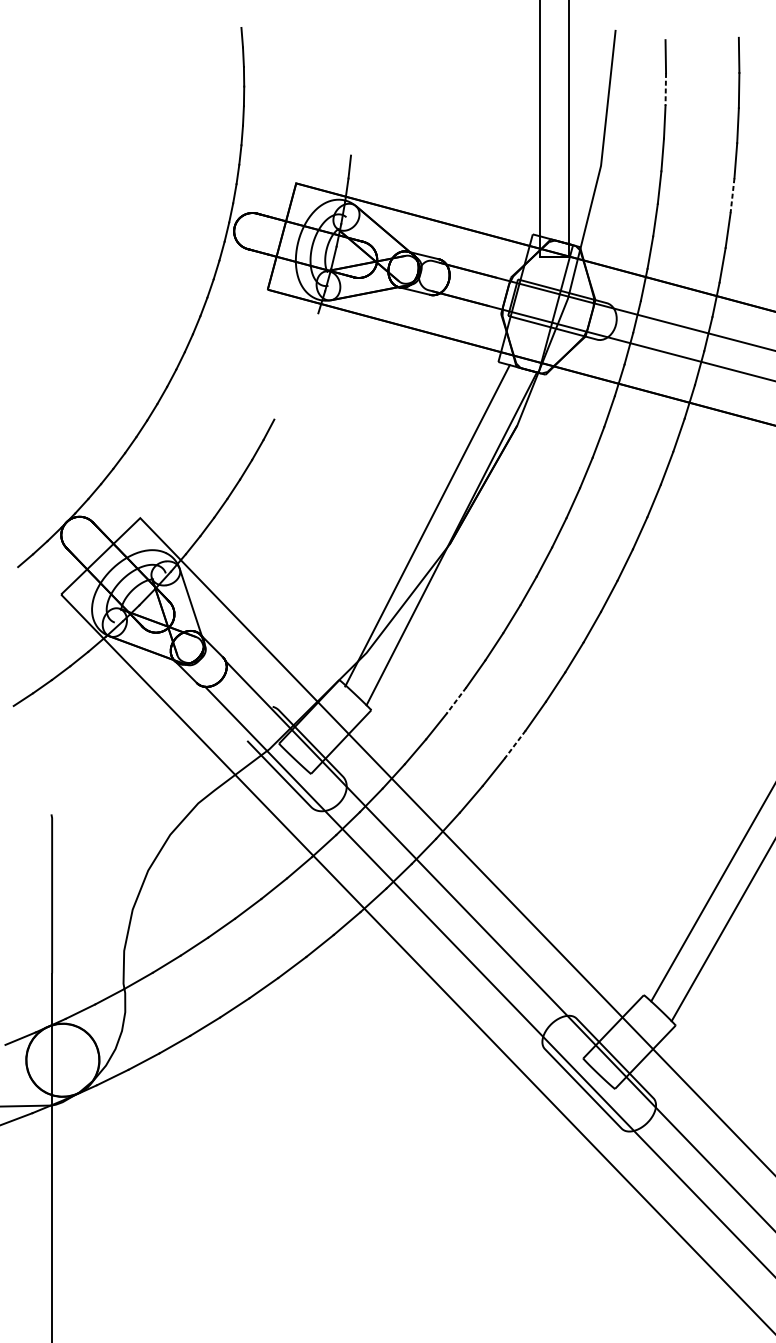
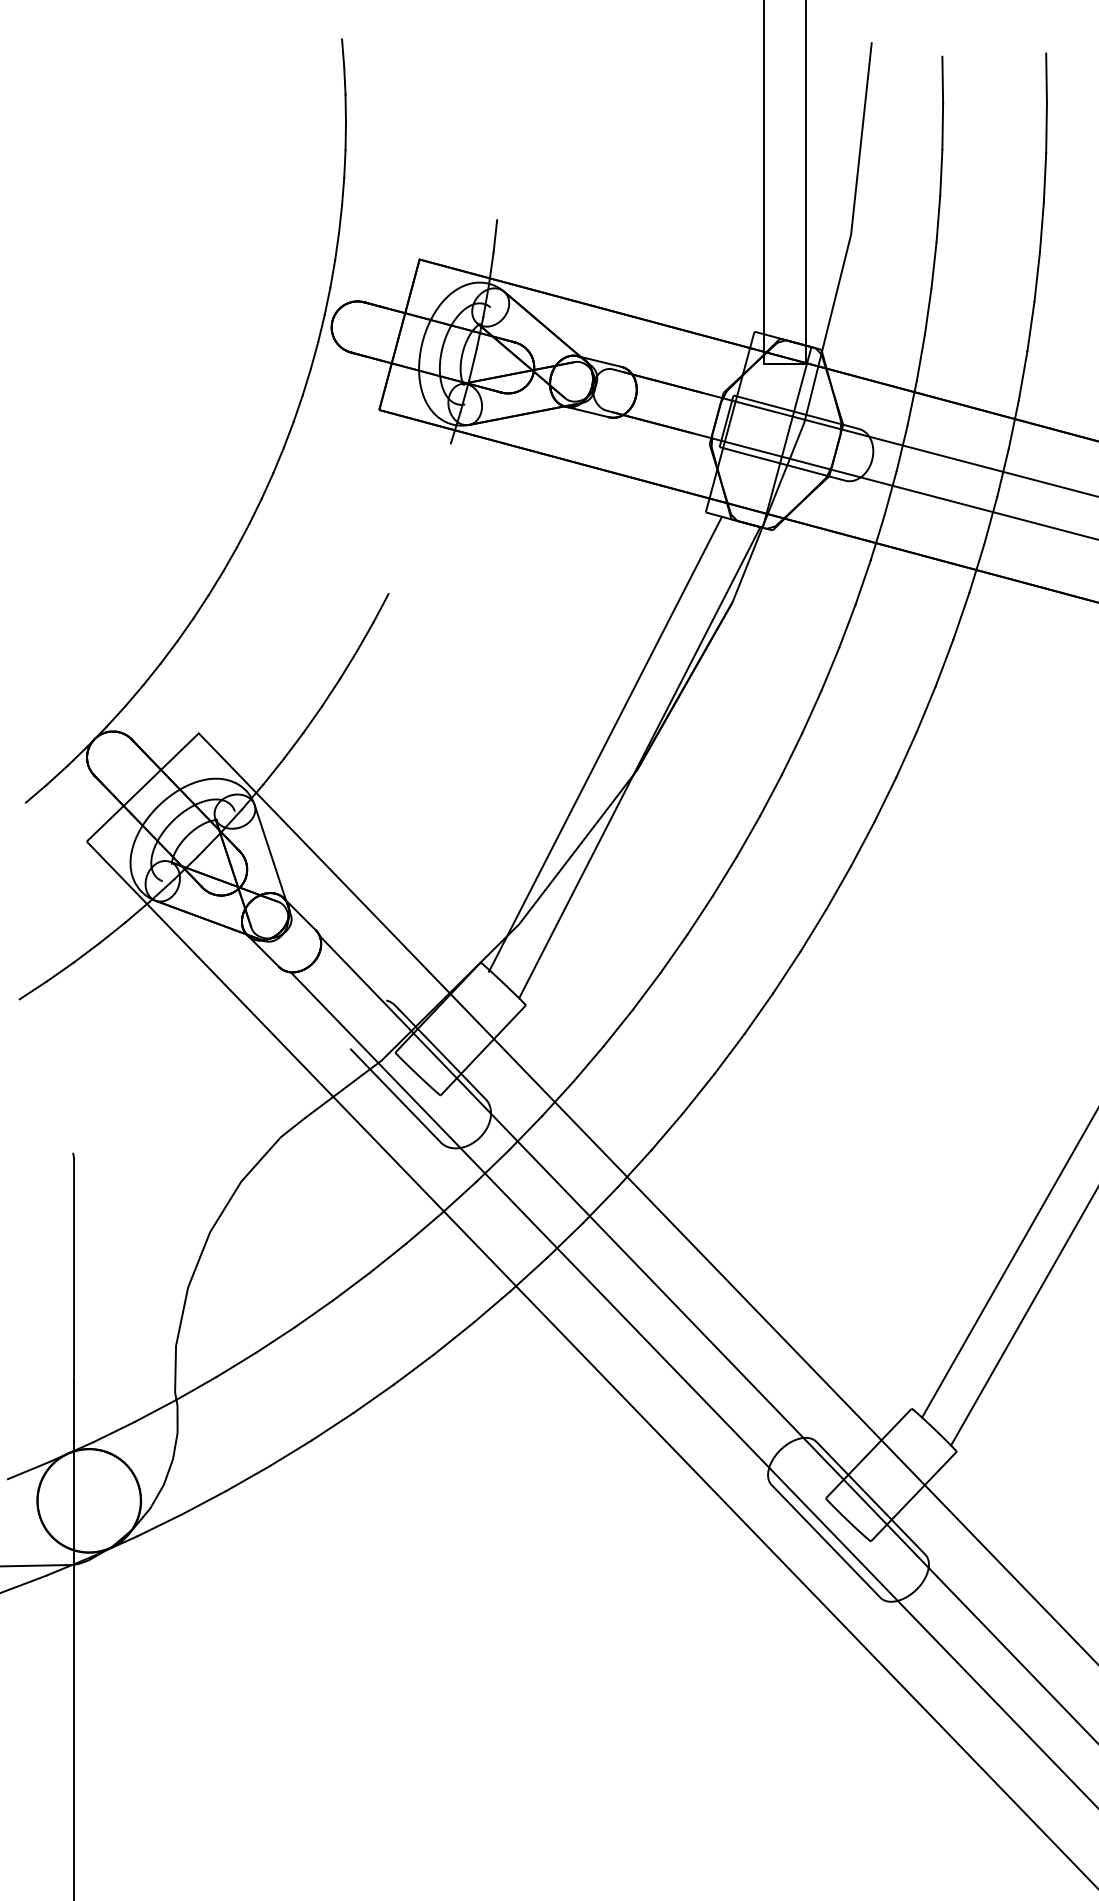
line: (665, 89) -> (942, 126), dashed -> solid
line: (732, 195) -> (1037, 276), dashed -> solid
line: (456, 701) -> (646, 992), dashed -> solid
line: (515, 744) -> (729, 1054), dashed -> solid

